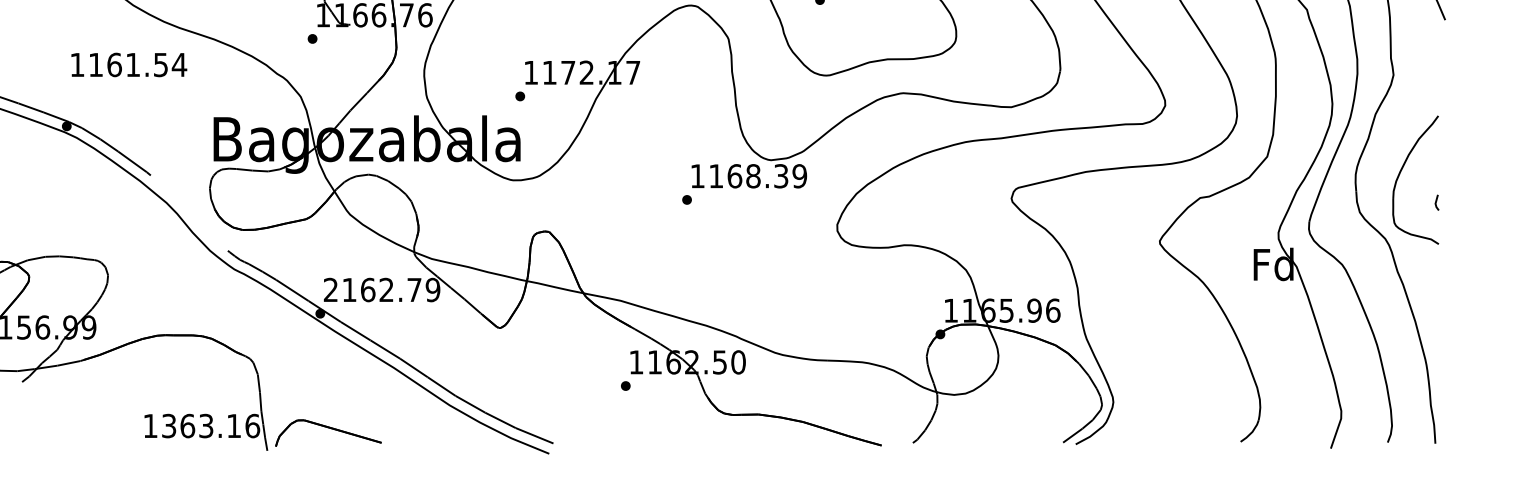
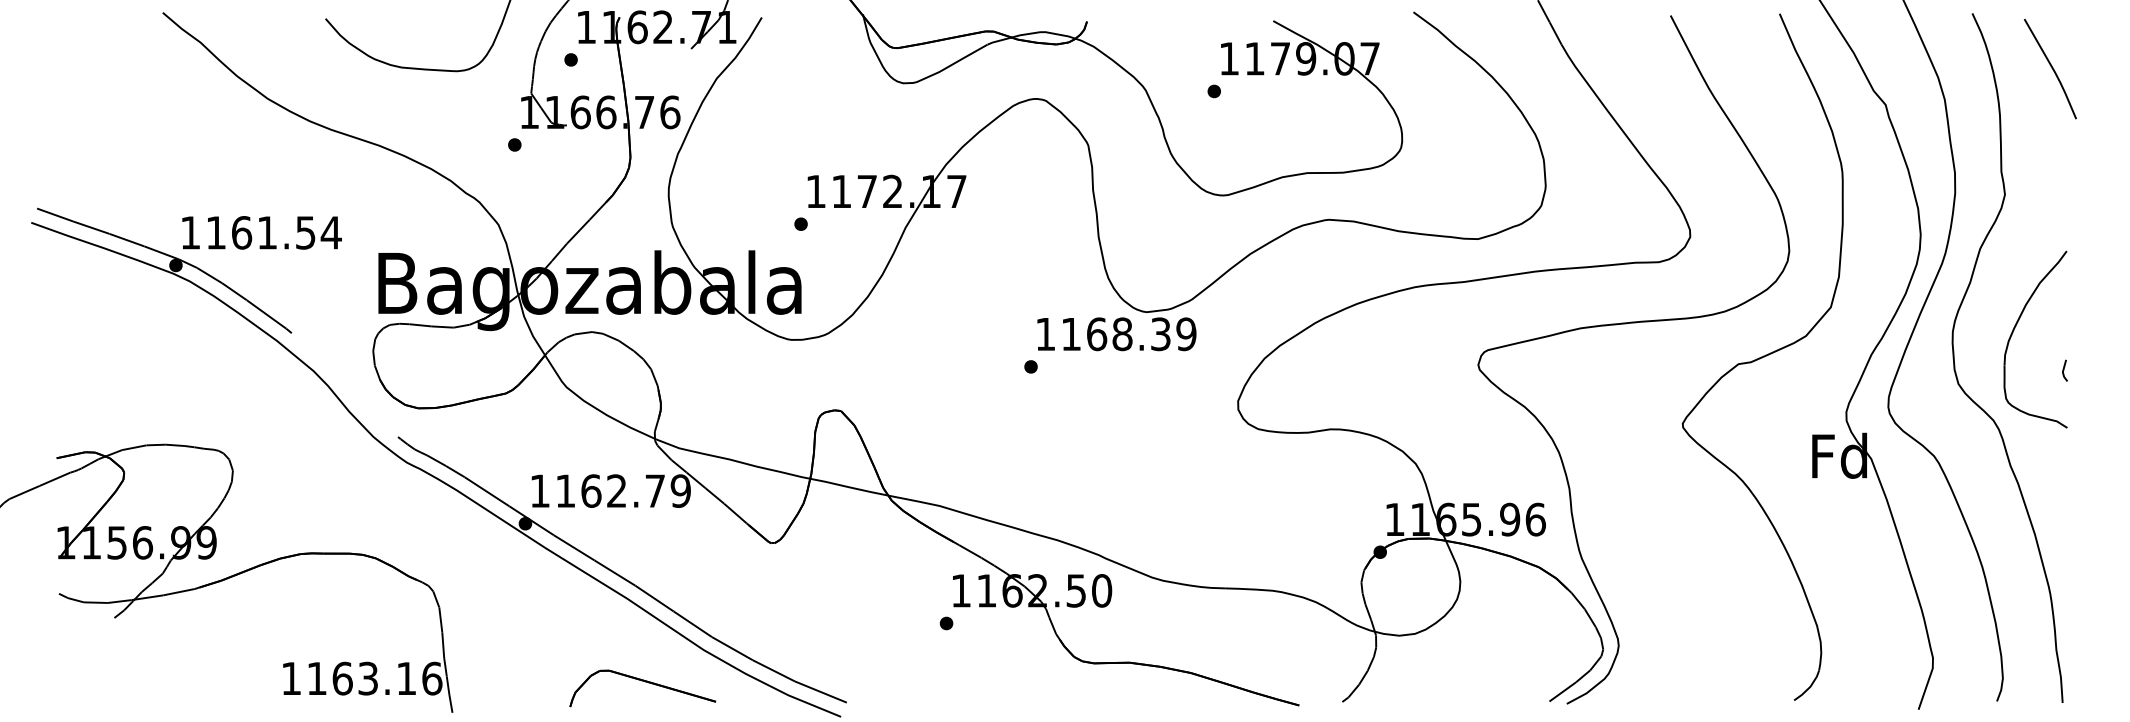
text: (128, 64) -> (261, 232), moved
text: (330, 289) -> (539, 490), 2162.79 -> 1162.79
text: (168, 425) -> (316, 678), 1363.16 -> 1163.16
part: (330, 428) -> (645, 682), moved

